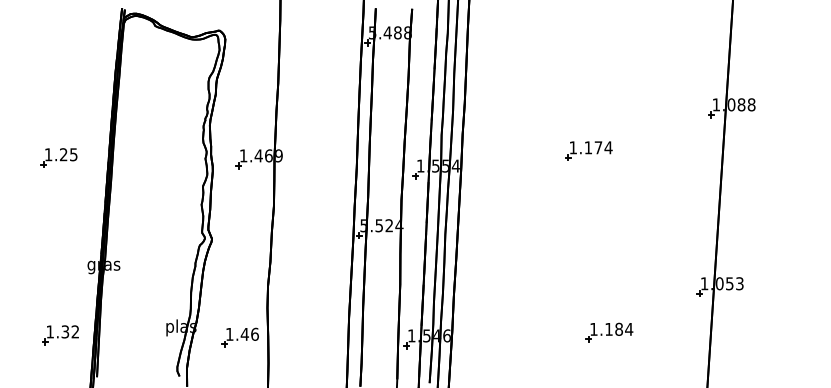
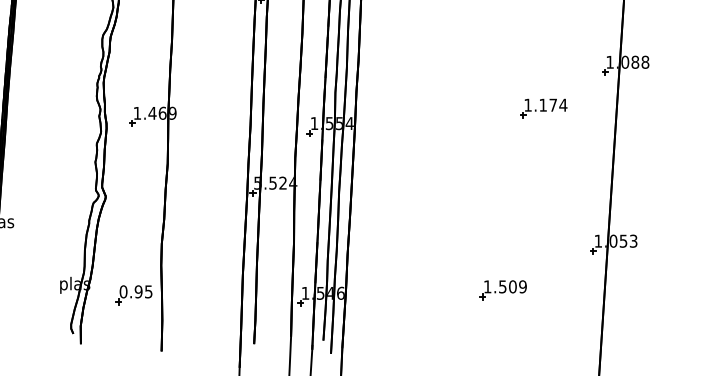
part: (588, 150) -> (543, 107), moved
text: (619, 328) -> (513, 285), 1.184 -> 1.509
text: (241, 333) -> (135, 290), 1.46 -> 0.95

